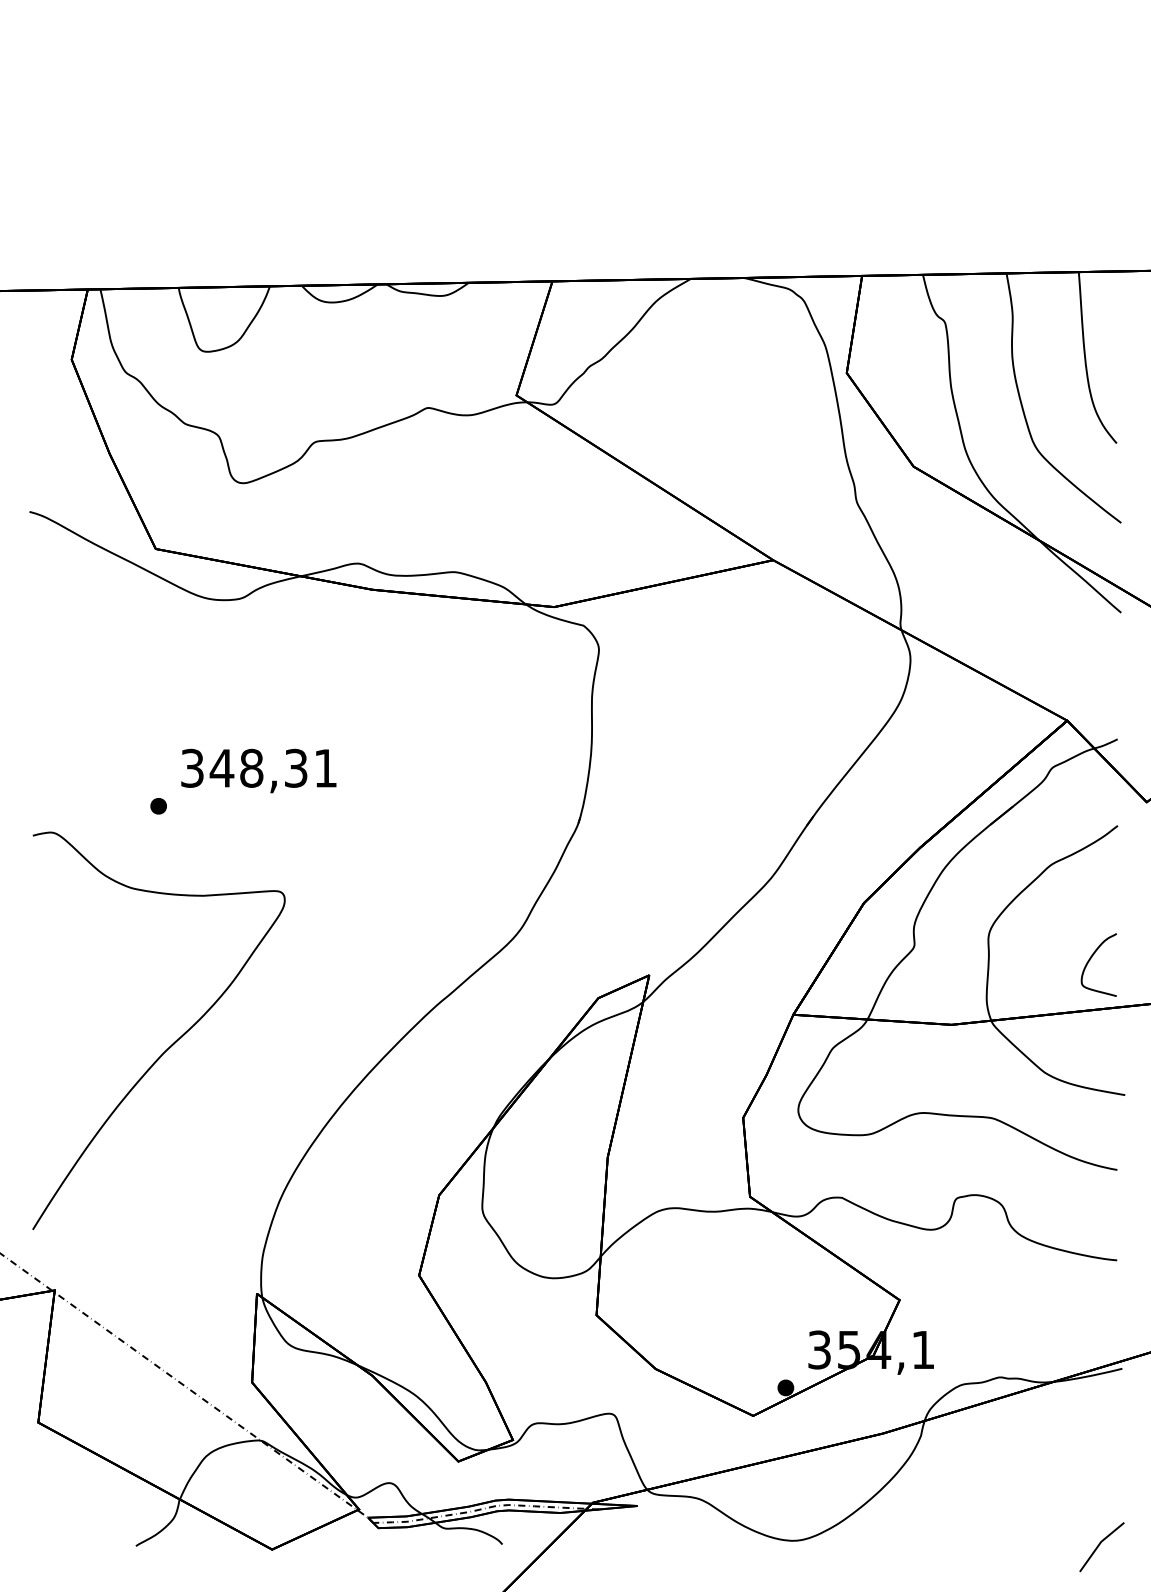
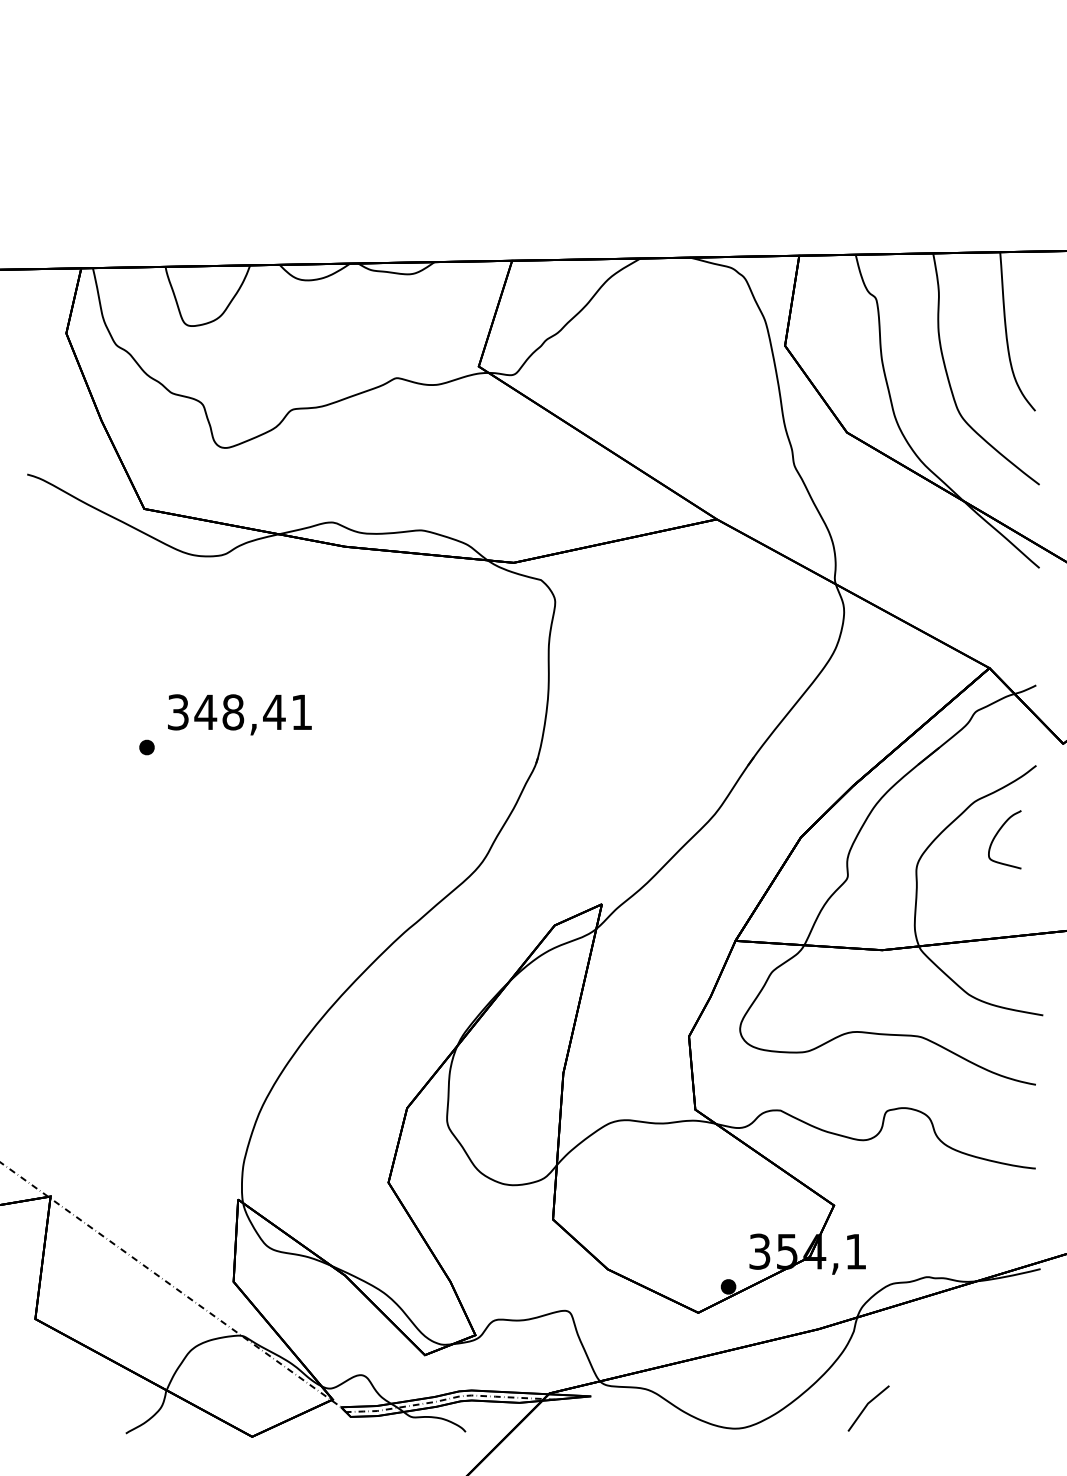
text: (296, 768) -> (274, 712), 348,31 -> 348,41
curve: (1092, 958) -> (998, 833), moved
curve: (172, 1043) -> (159, 967), removed
line: (1100, 1544) -> (867, 1406), moved

